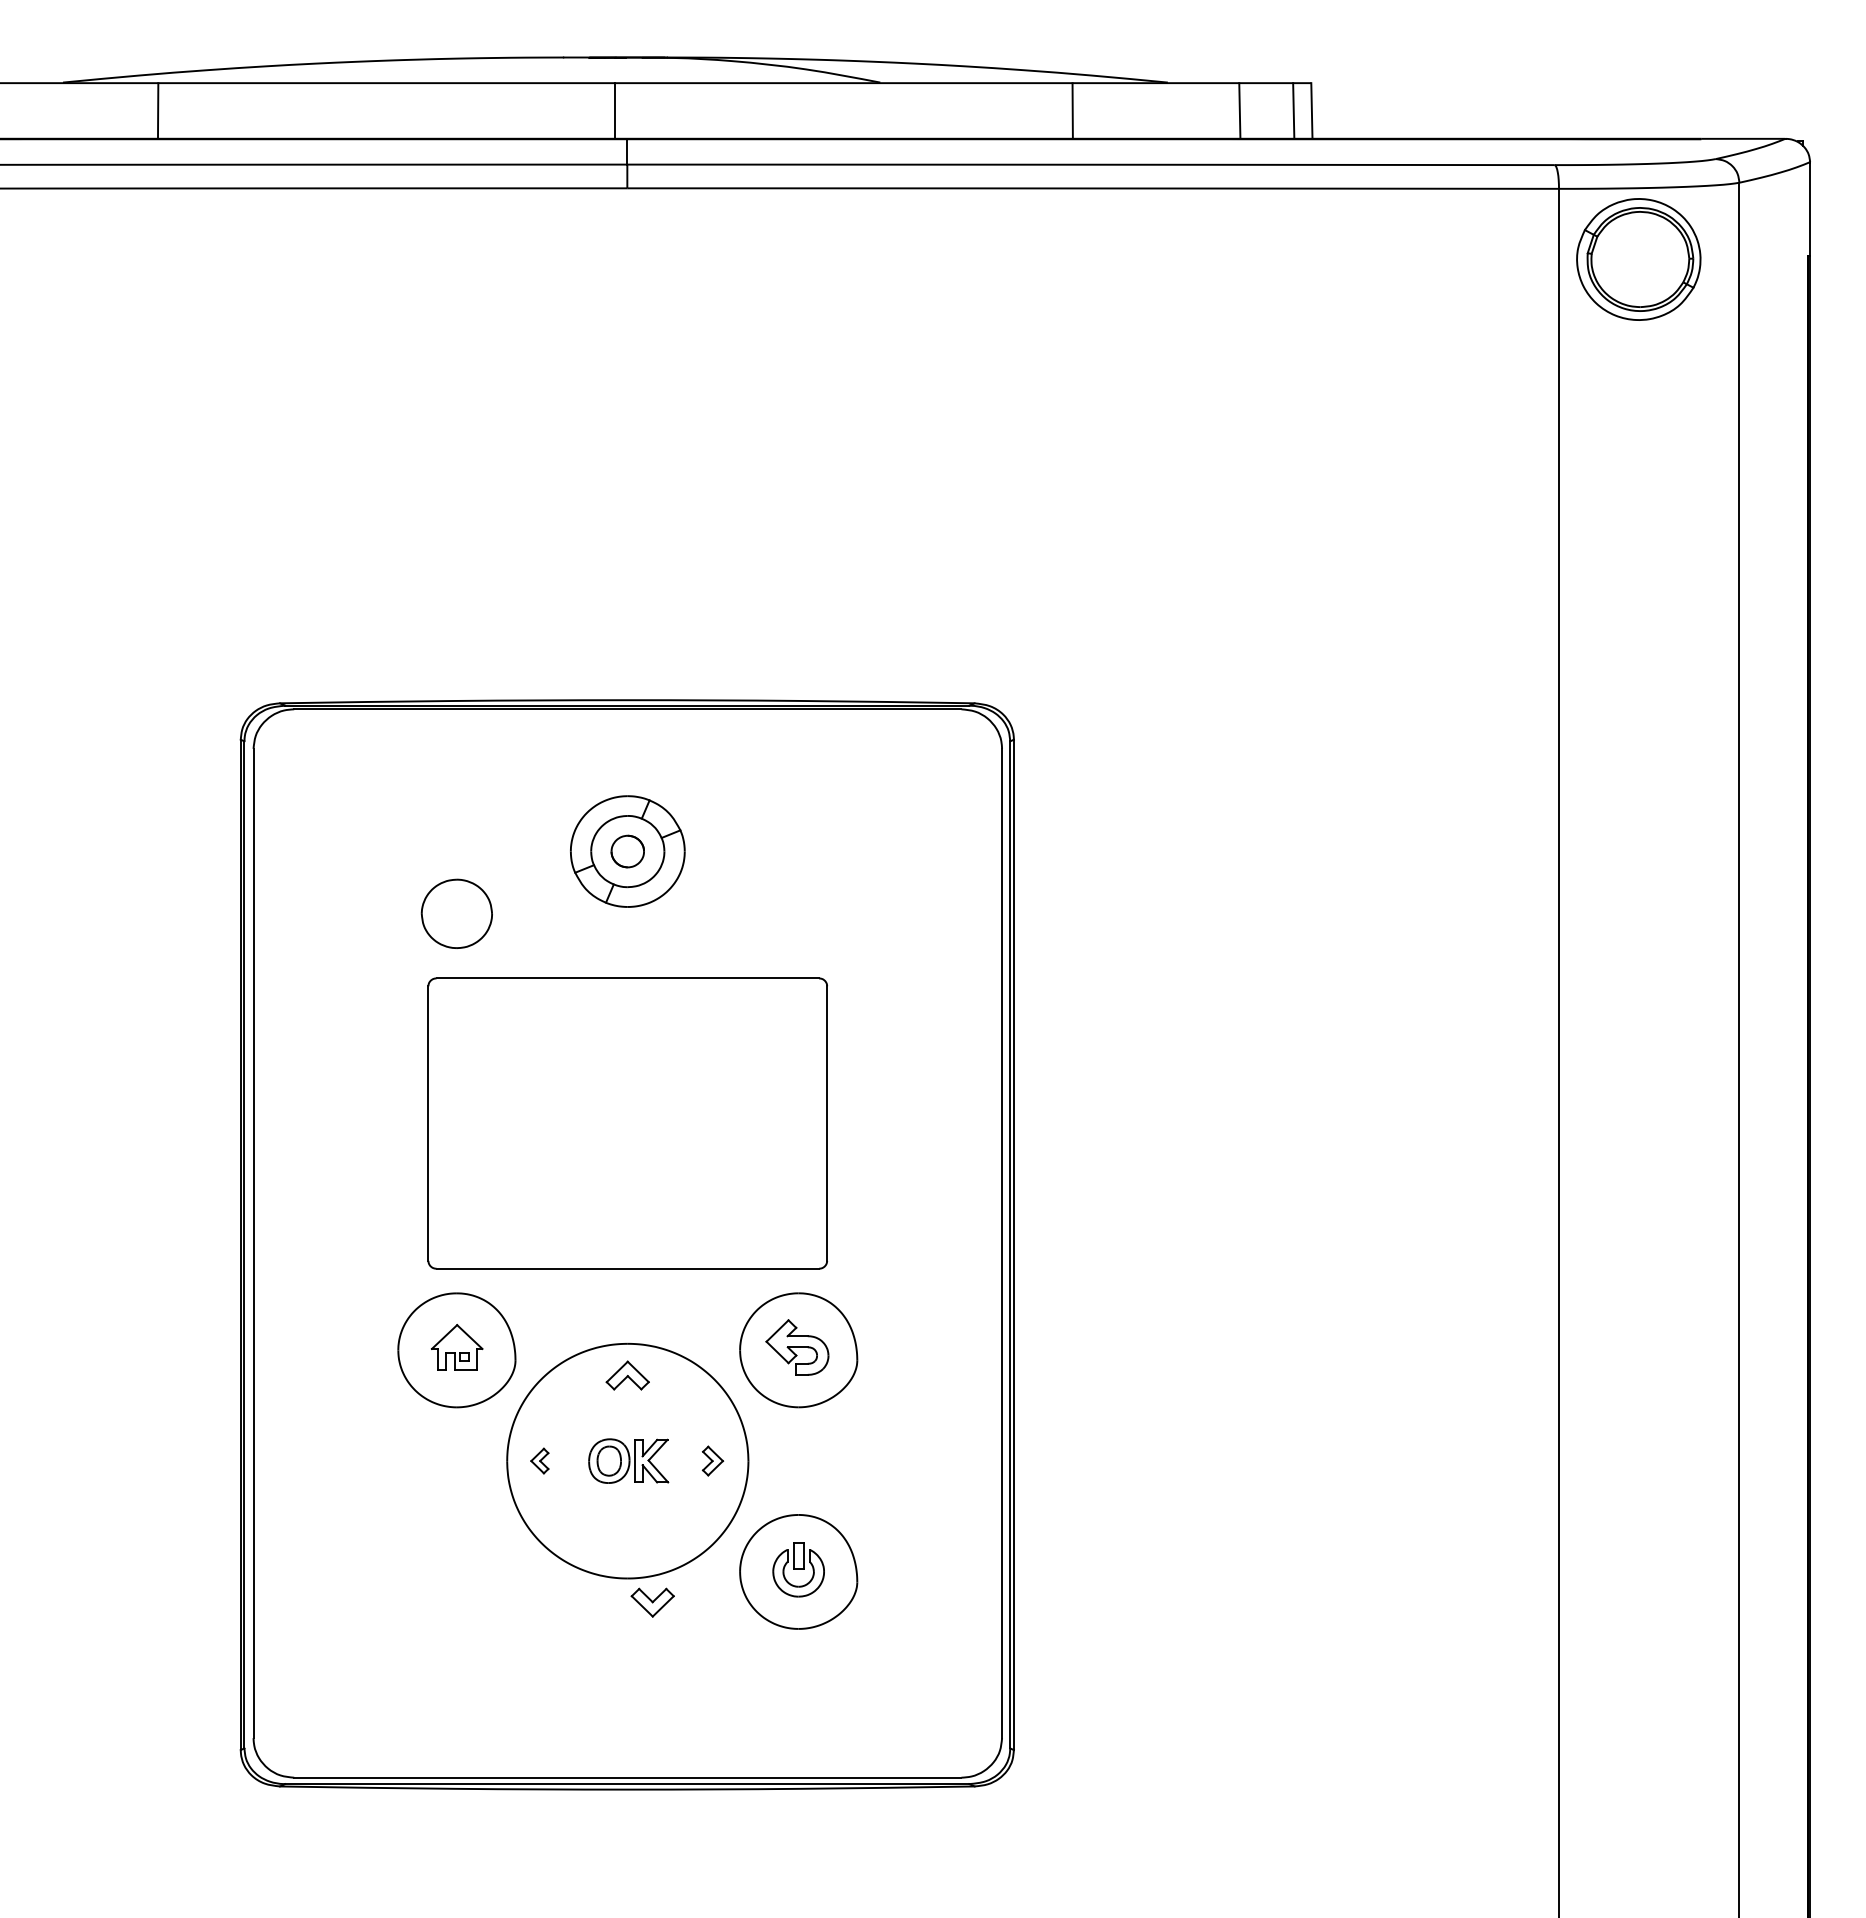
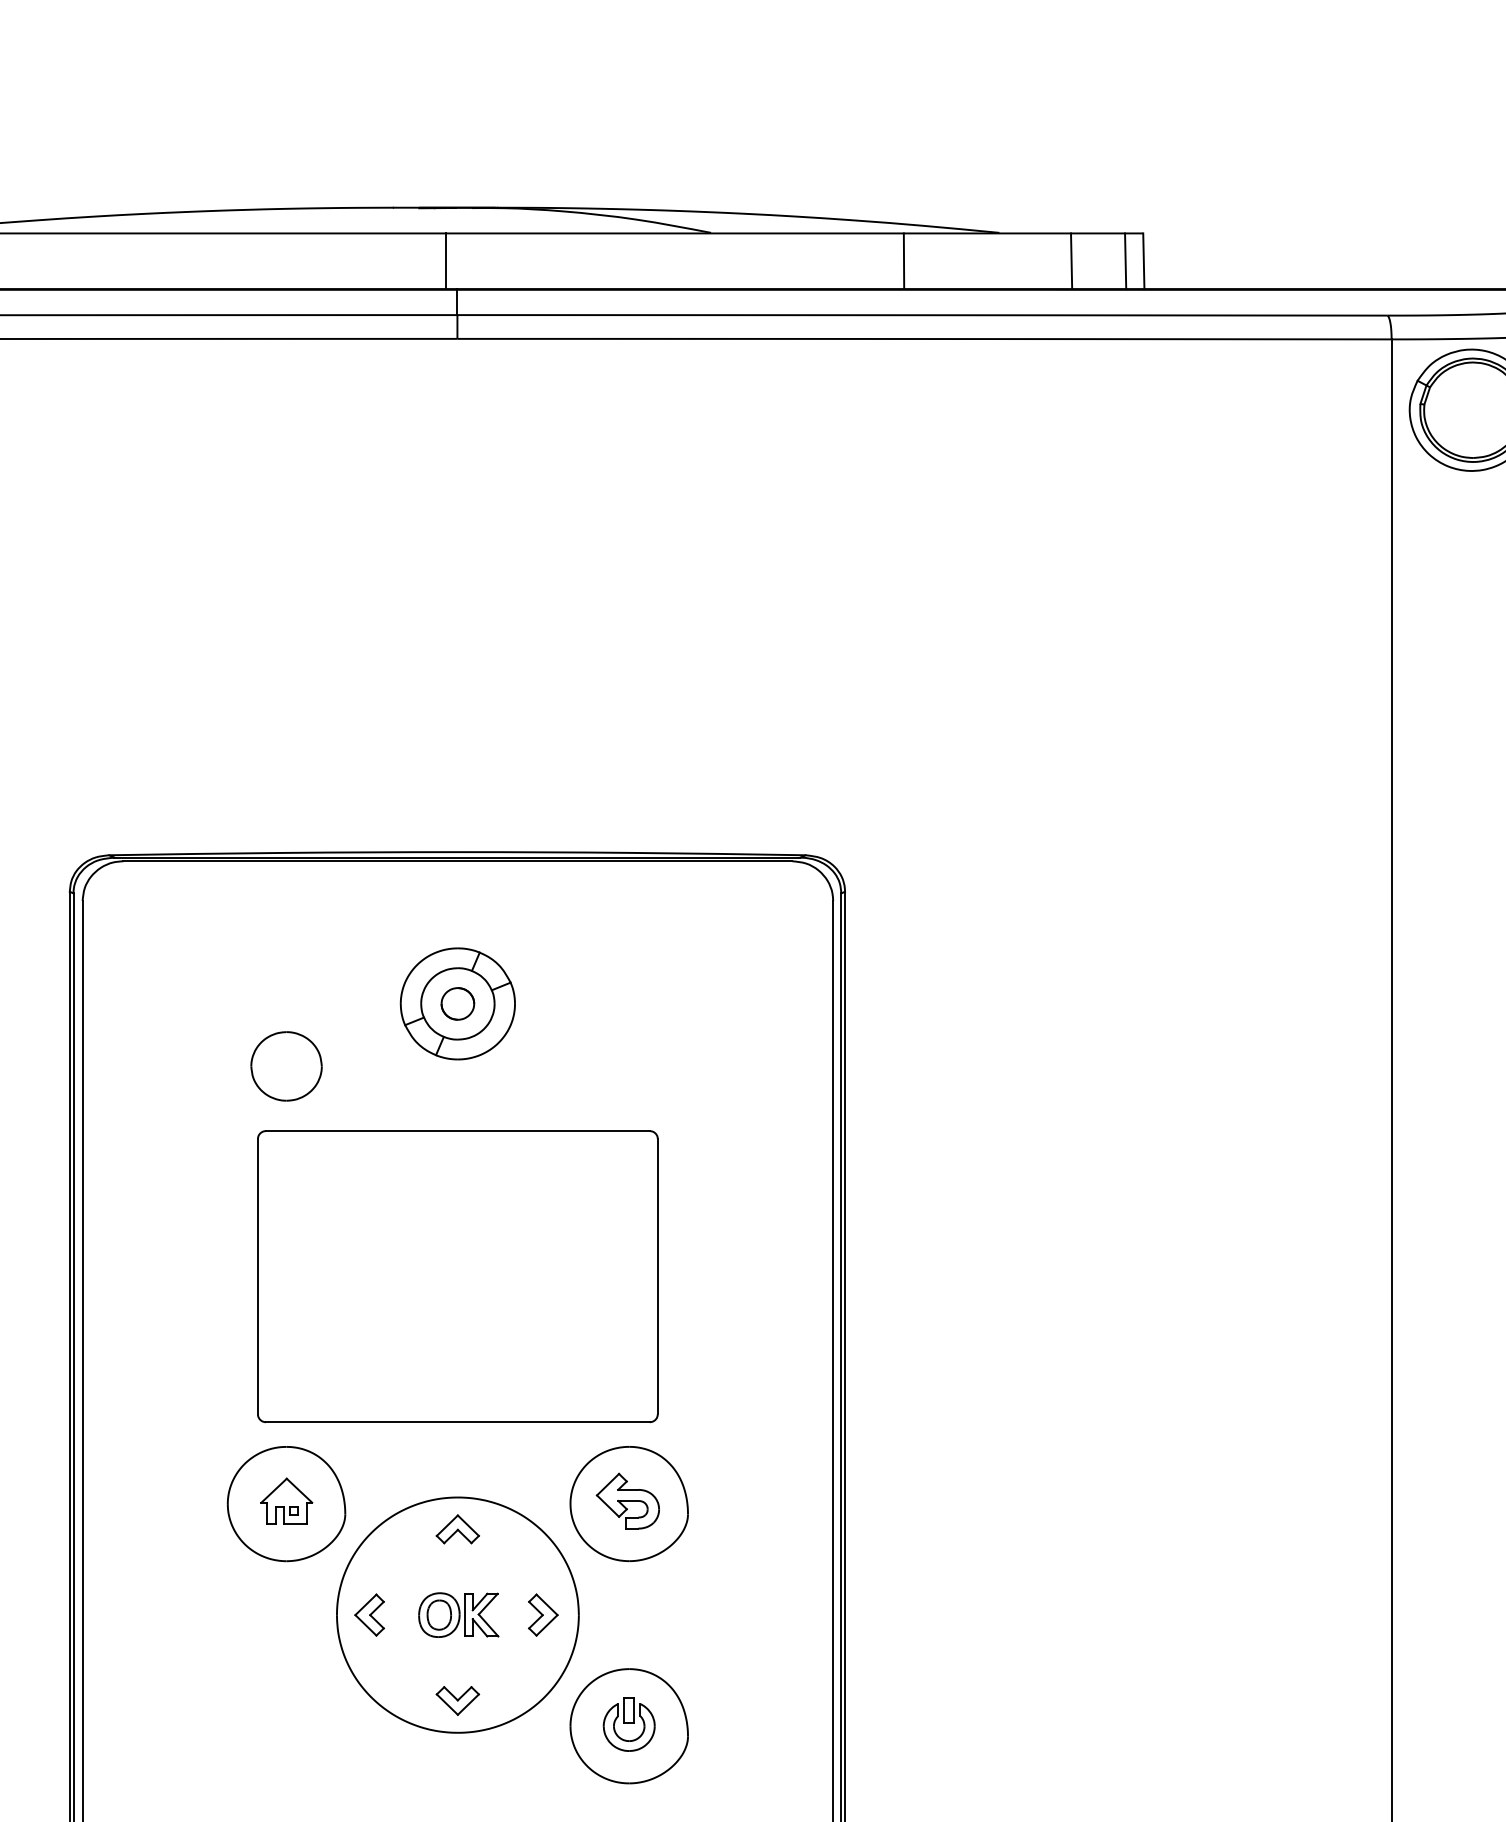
part: (539, 1460) -> (369, 1614), size x1.67
part: (712, 1460) -> (542, 1614), size x1.43
part: (652, 1602) -> (457, 1700), moved

